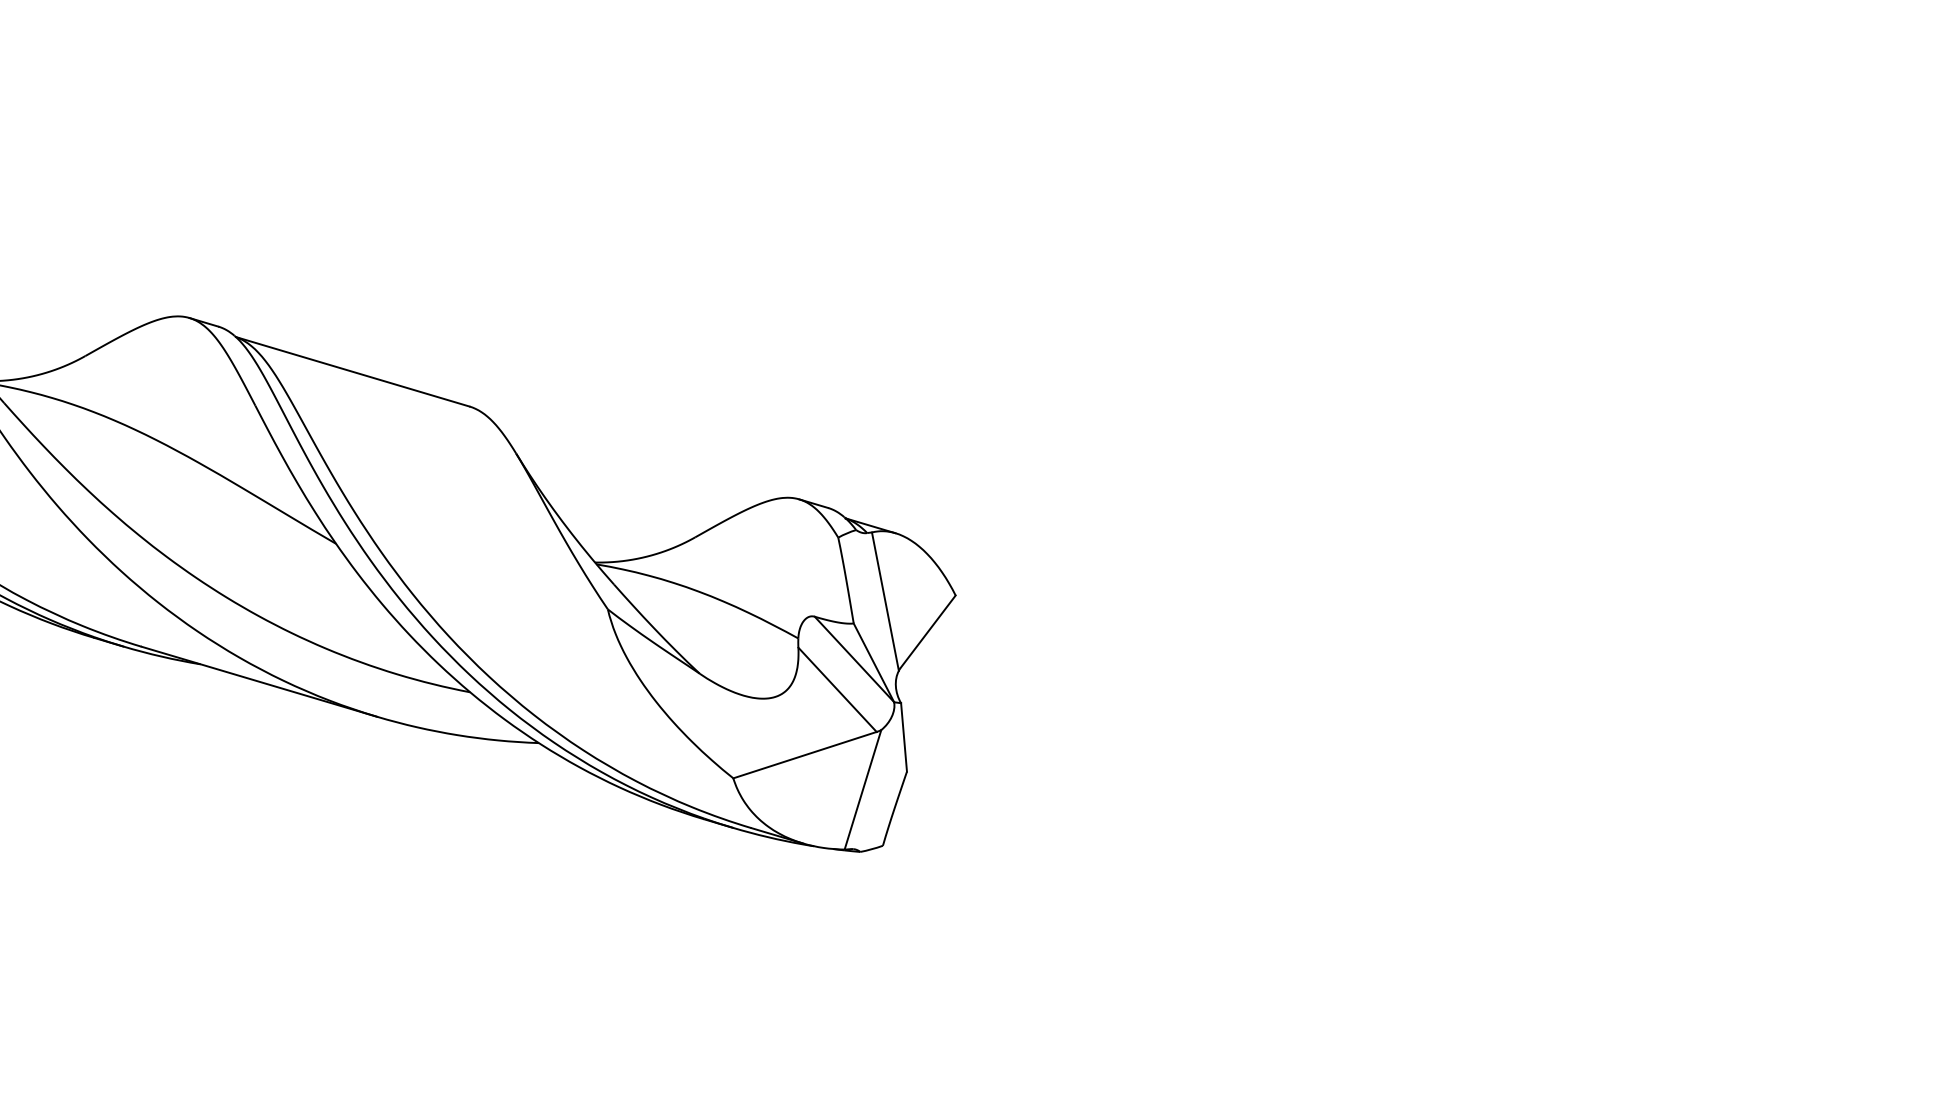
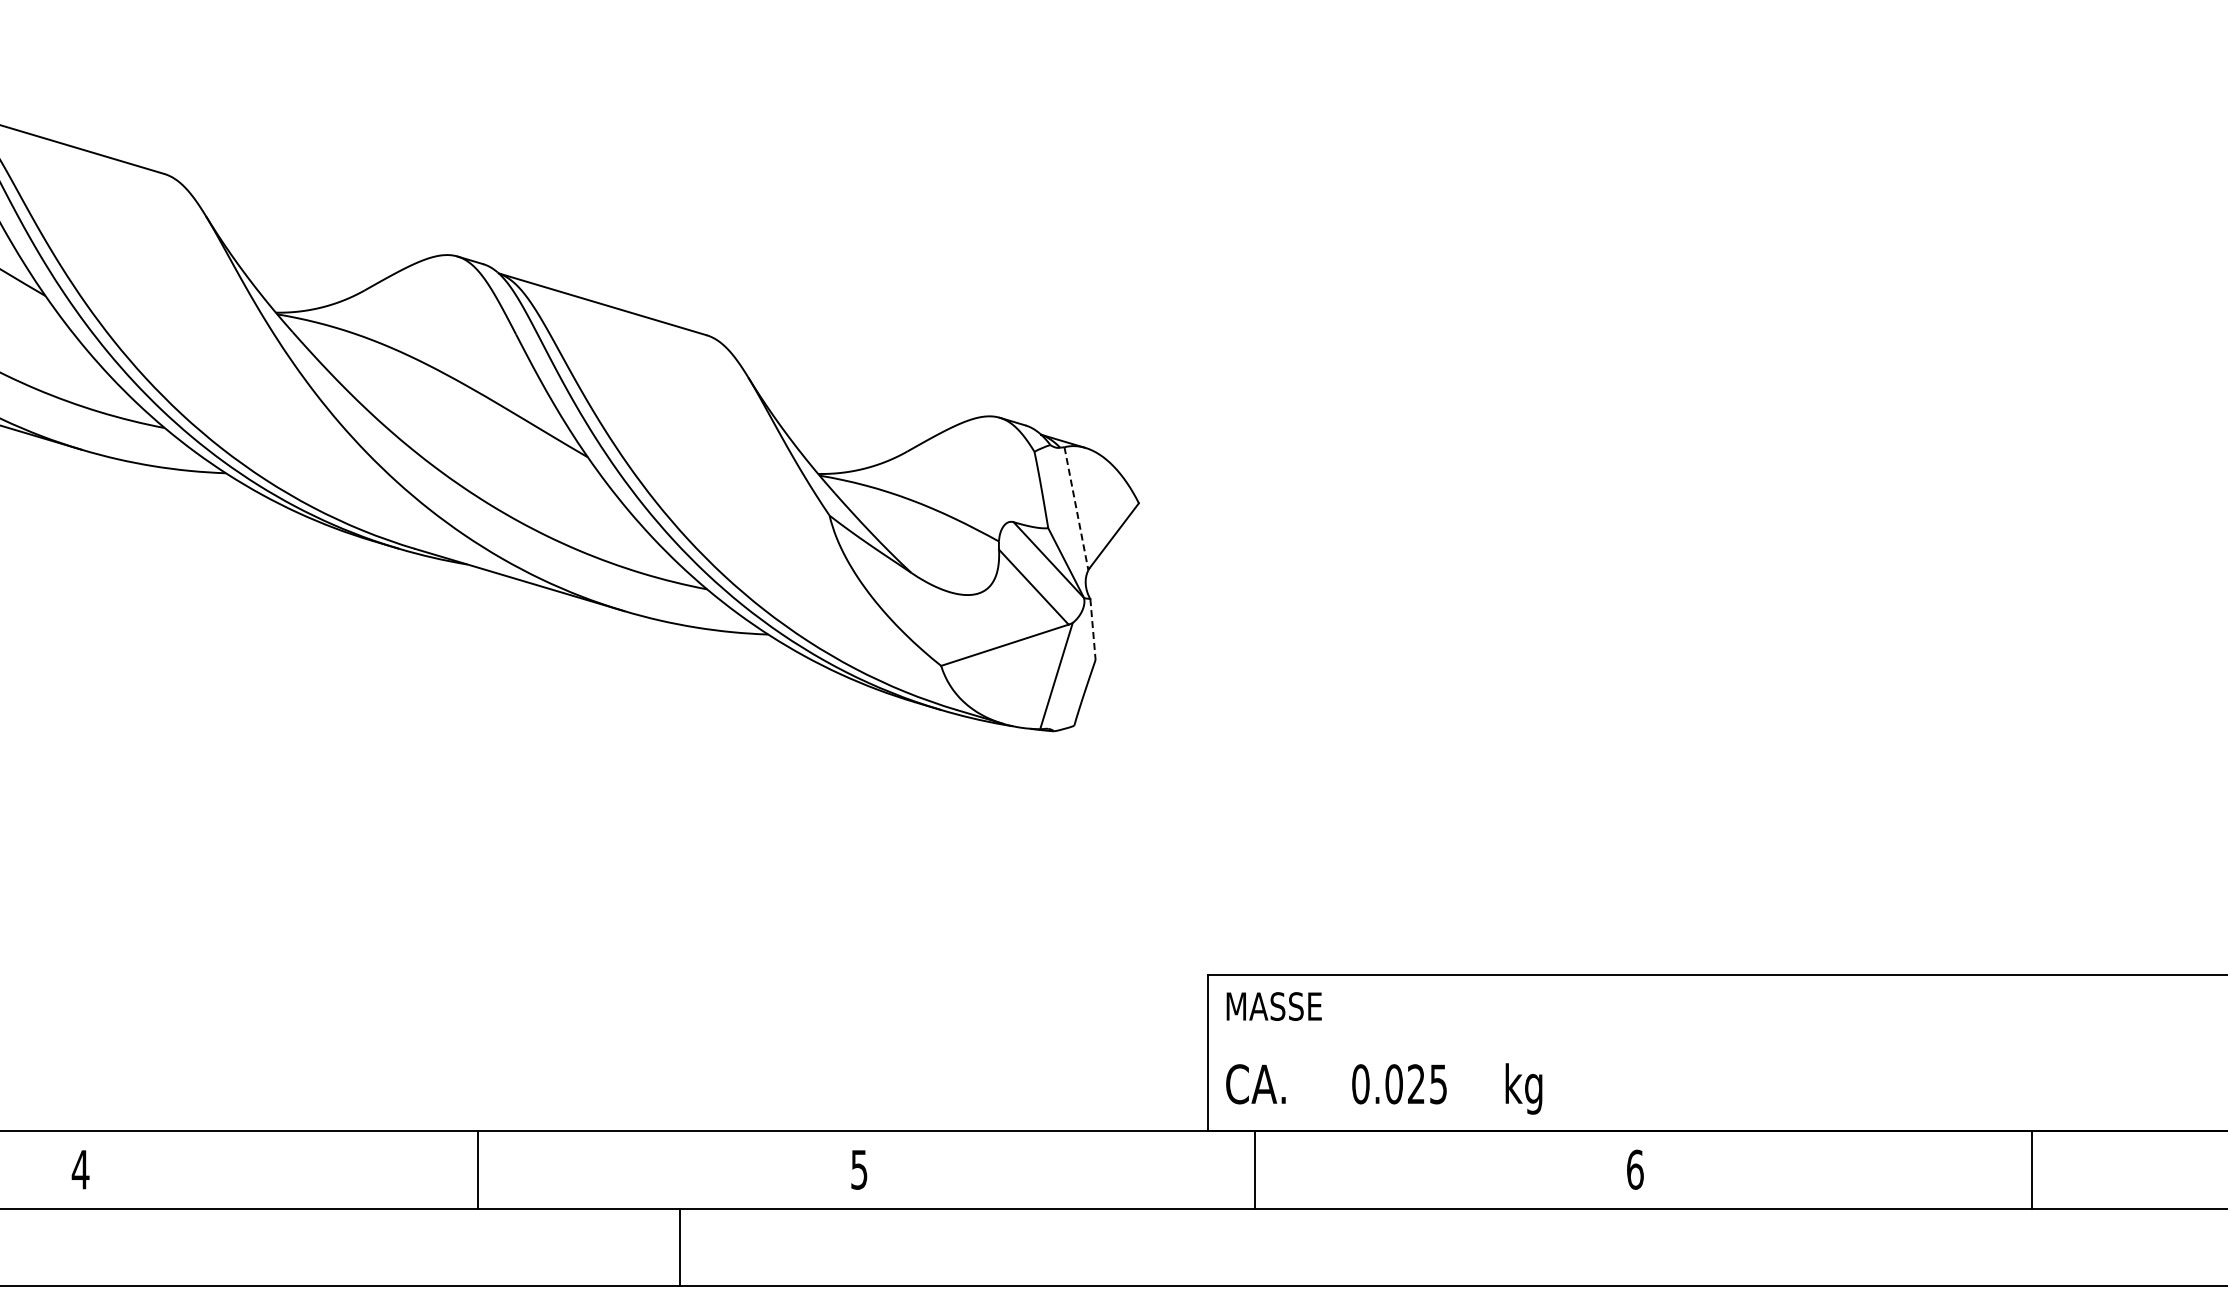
line: (885, 601) -> (1076, 508), solid -> dashed
line: (904, 737) -> (1093, 629), solid -> dashed

